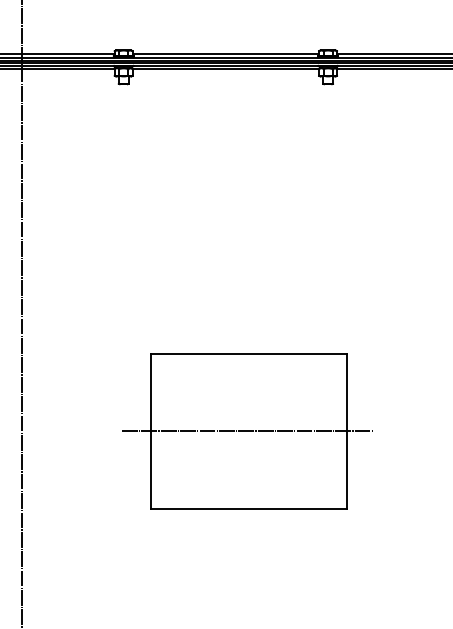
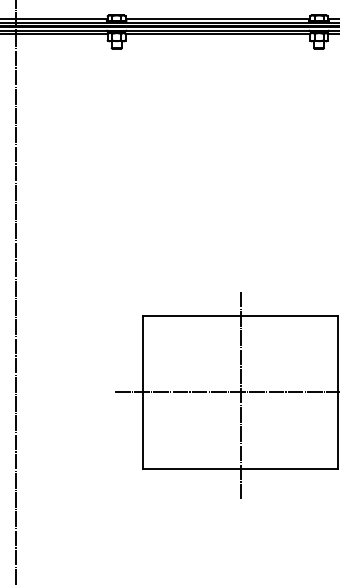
line: (248, 434) -> (240, 395), added

